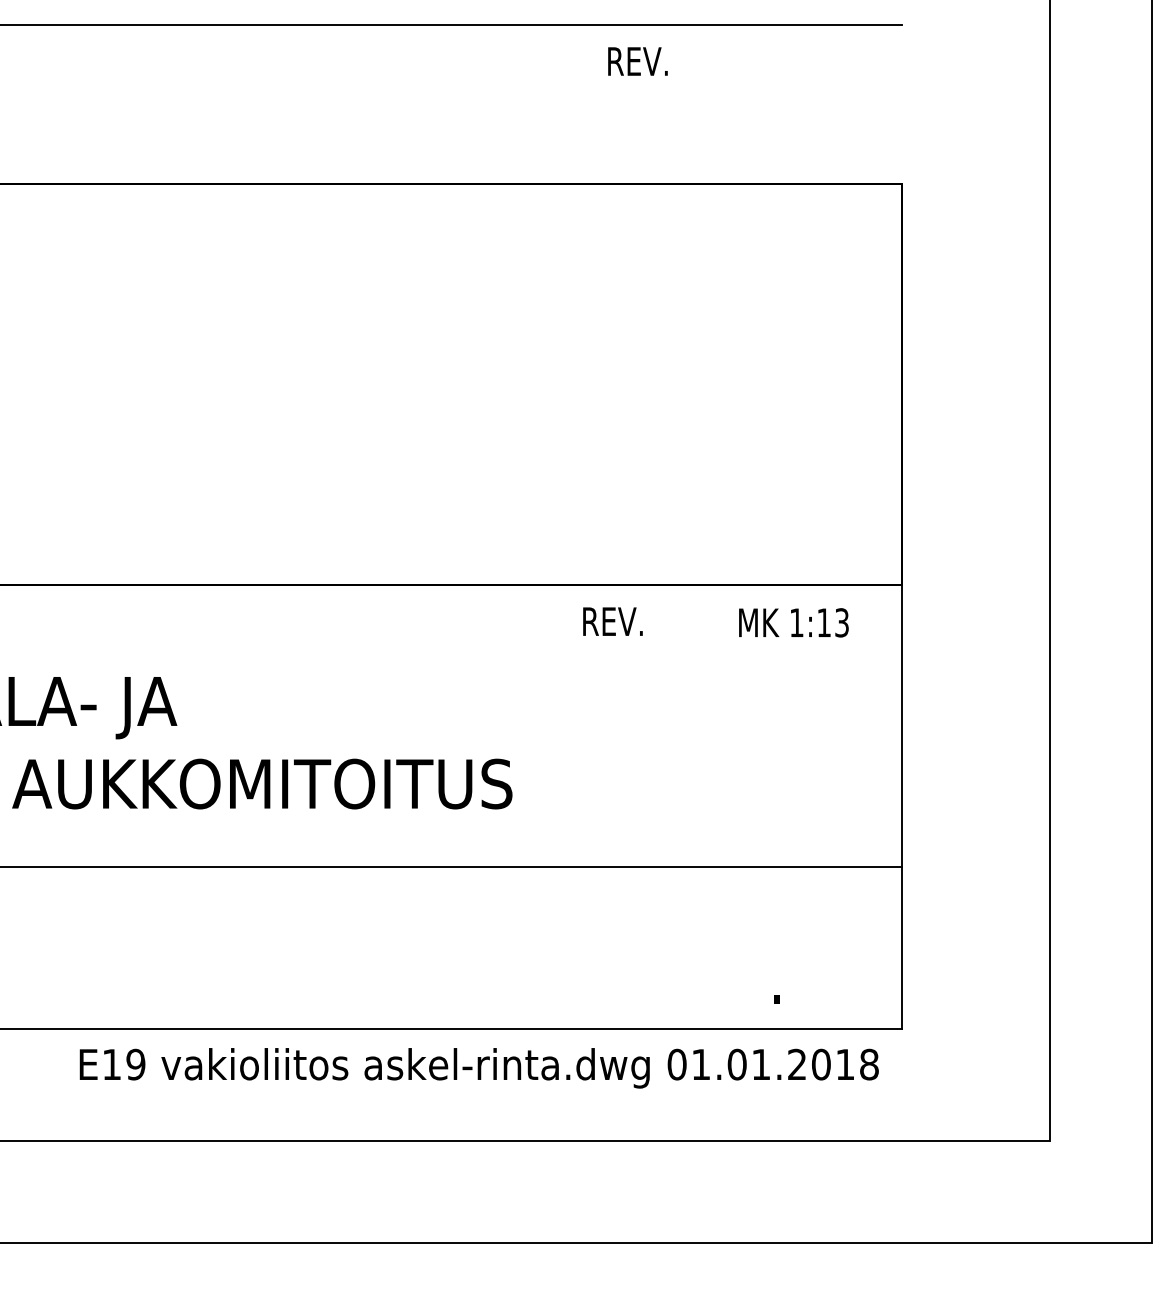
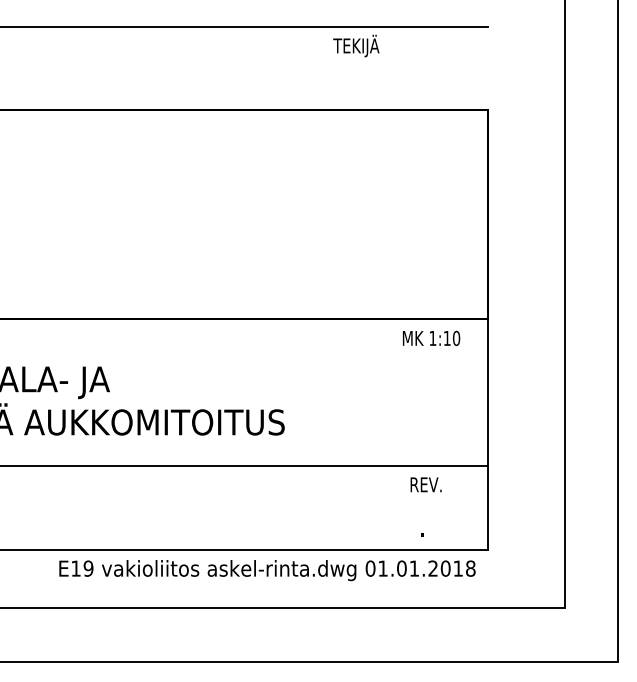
text: (650, 60) -> (356, 45), REV. -> TEKIJÄ
text: (611, 621) -> (425, 484), moved
text: (841, 622) -> (456, 338), 1:13 -> 1:10

